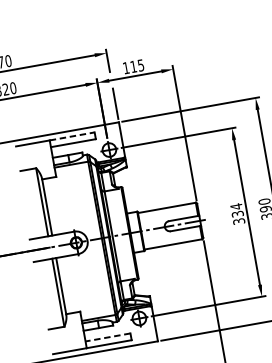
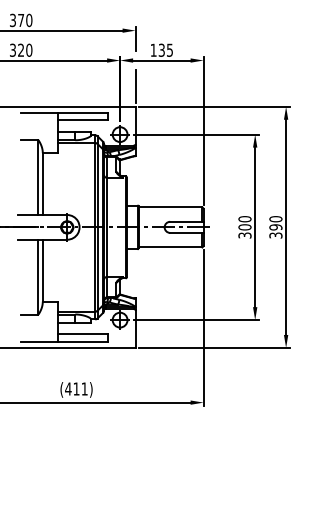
text: (133, 66) -> (161, 49), 115 -> 135
line: (72, 135) -> (83, 112), dashed -> solid
text: (236, 209) -> (244, 222), 334 -> 300
line: (108, 337) -> (83, 334), dashed -> solid

